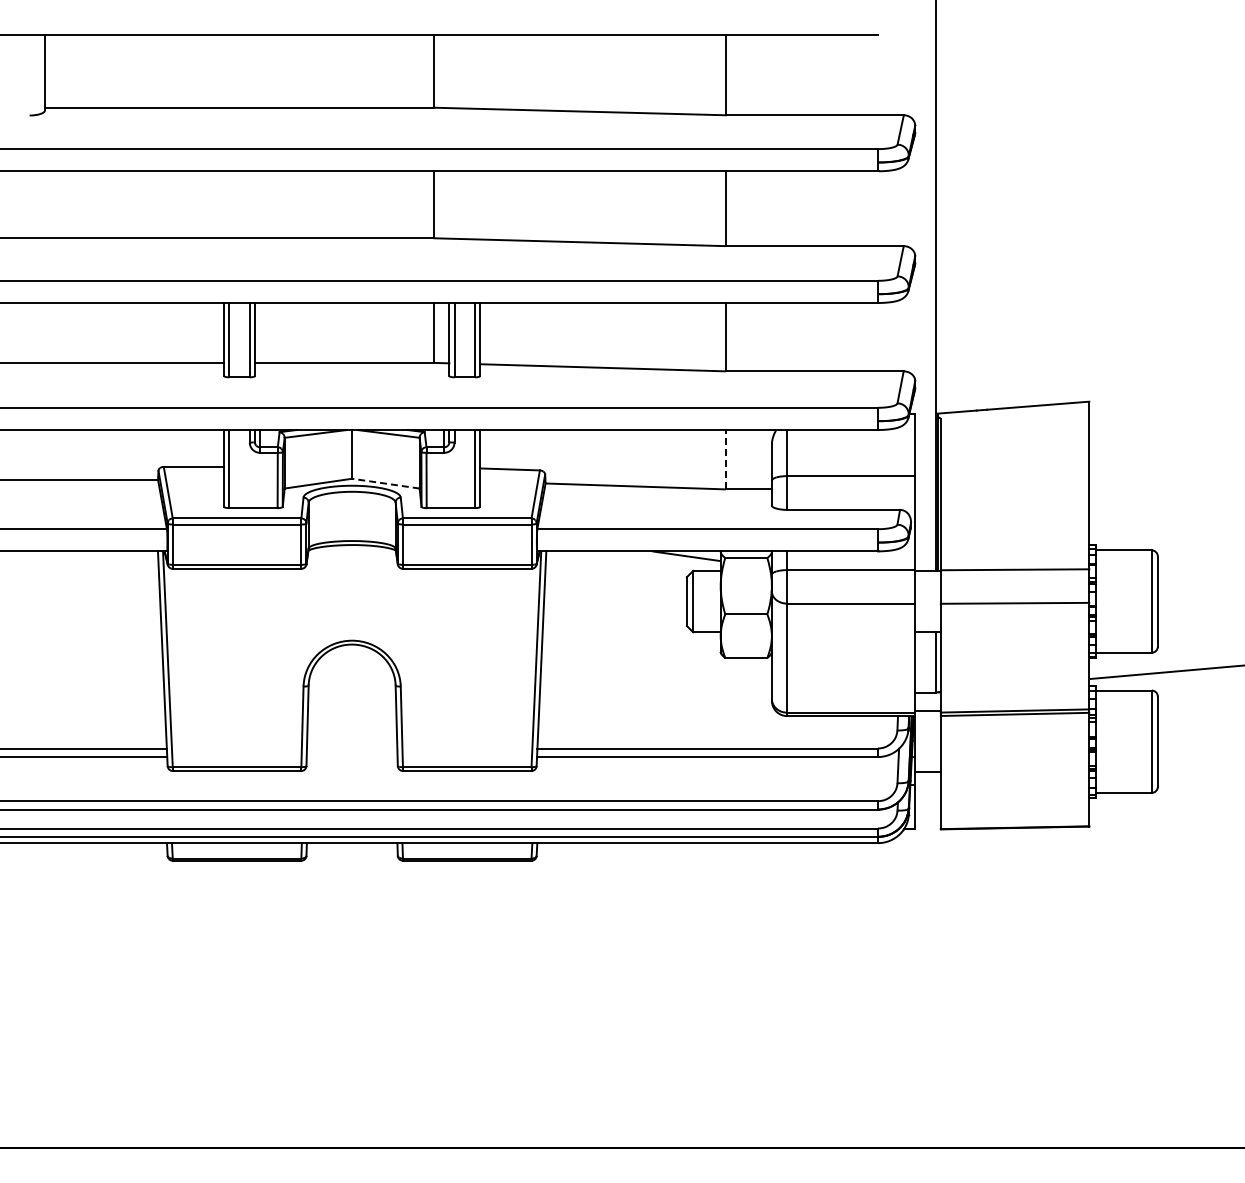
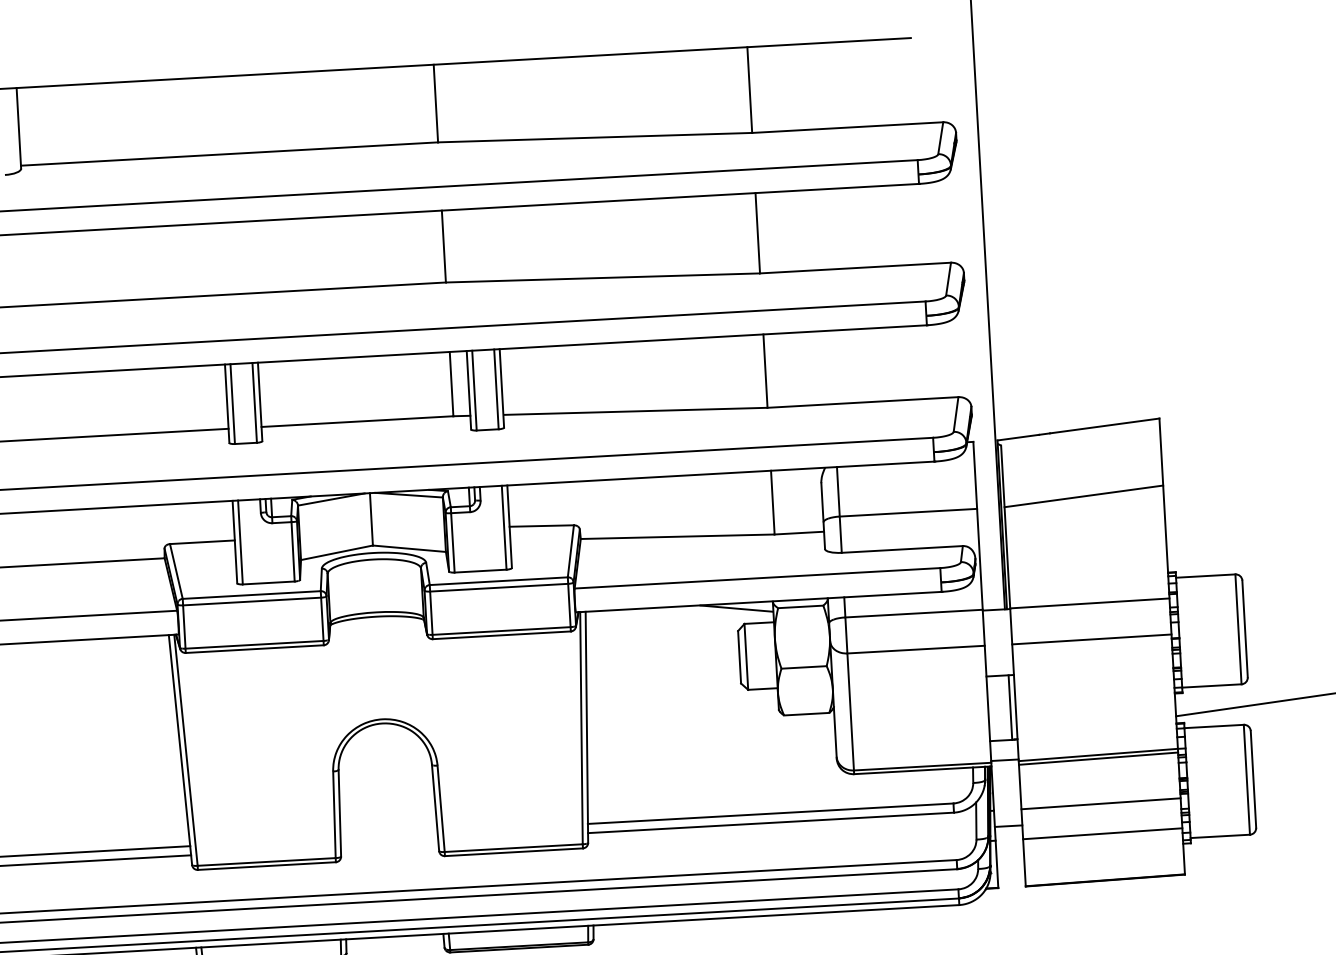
line: (725, 459) -> (772, 502), dashed -> solid
line: (1014, 469) -> (1083, 495), added
line: (385, 483) -> (408, 548), dashed -> solid
line: (1014, 756) -> (1100, 803), added
line: (1014, 784) -> (1102, 833), added

